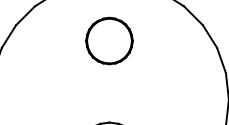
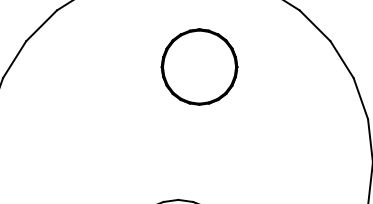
part: (109, 40) -> (199, 66), moved

